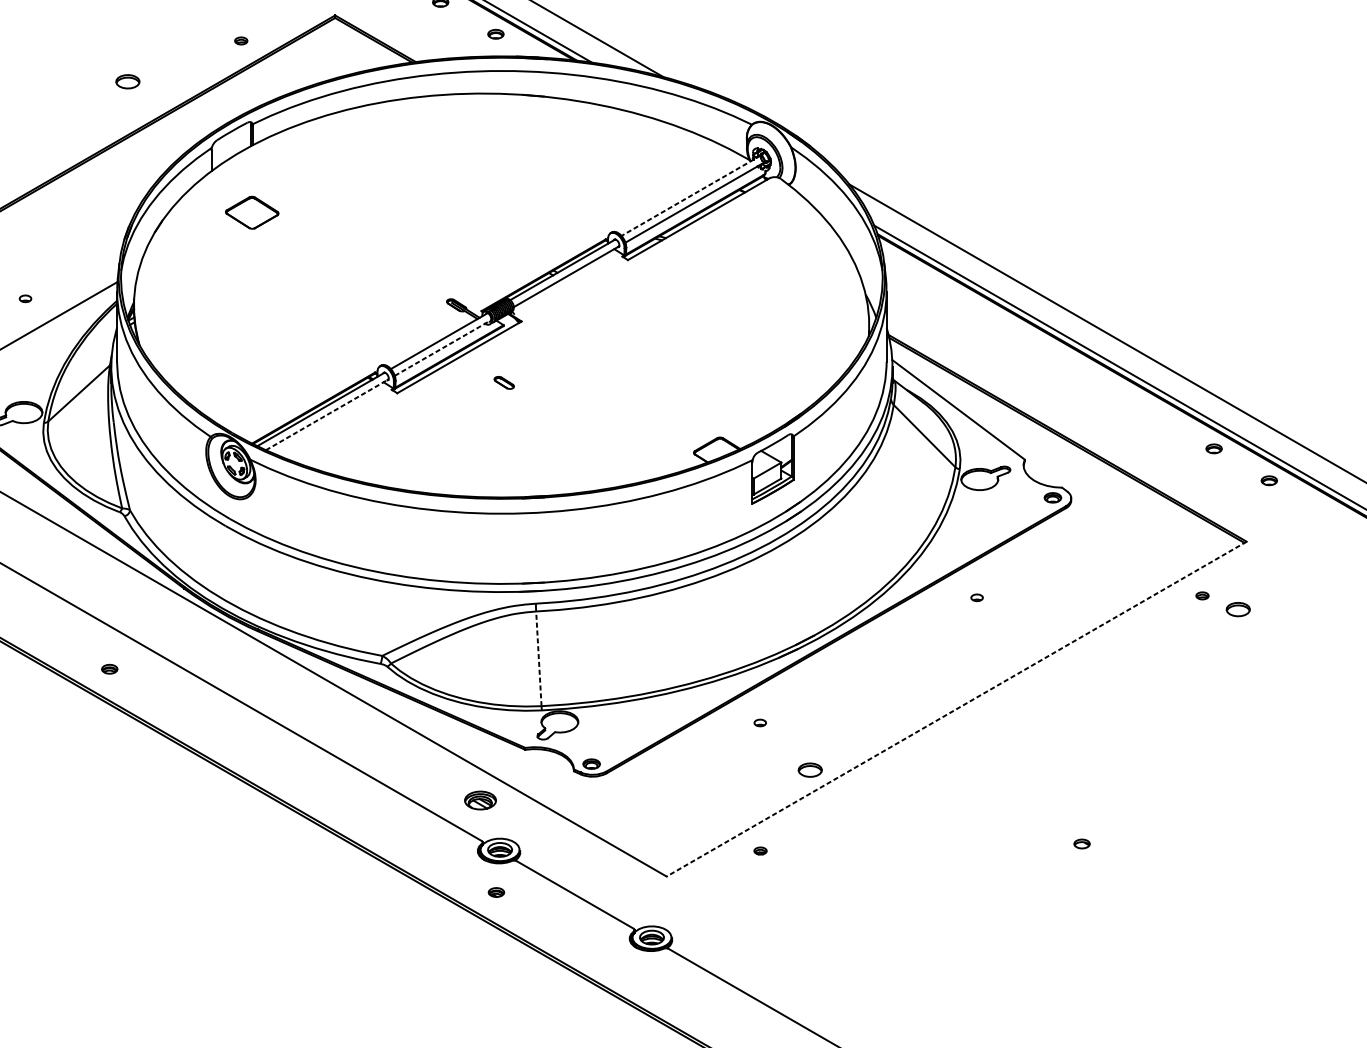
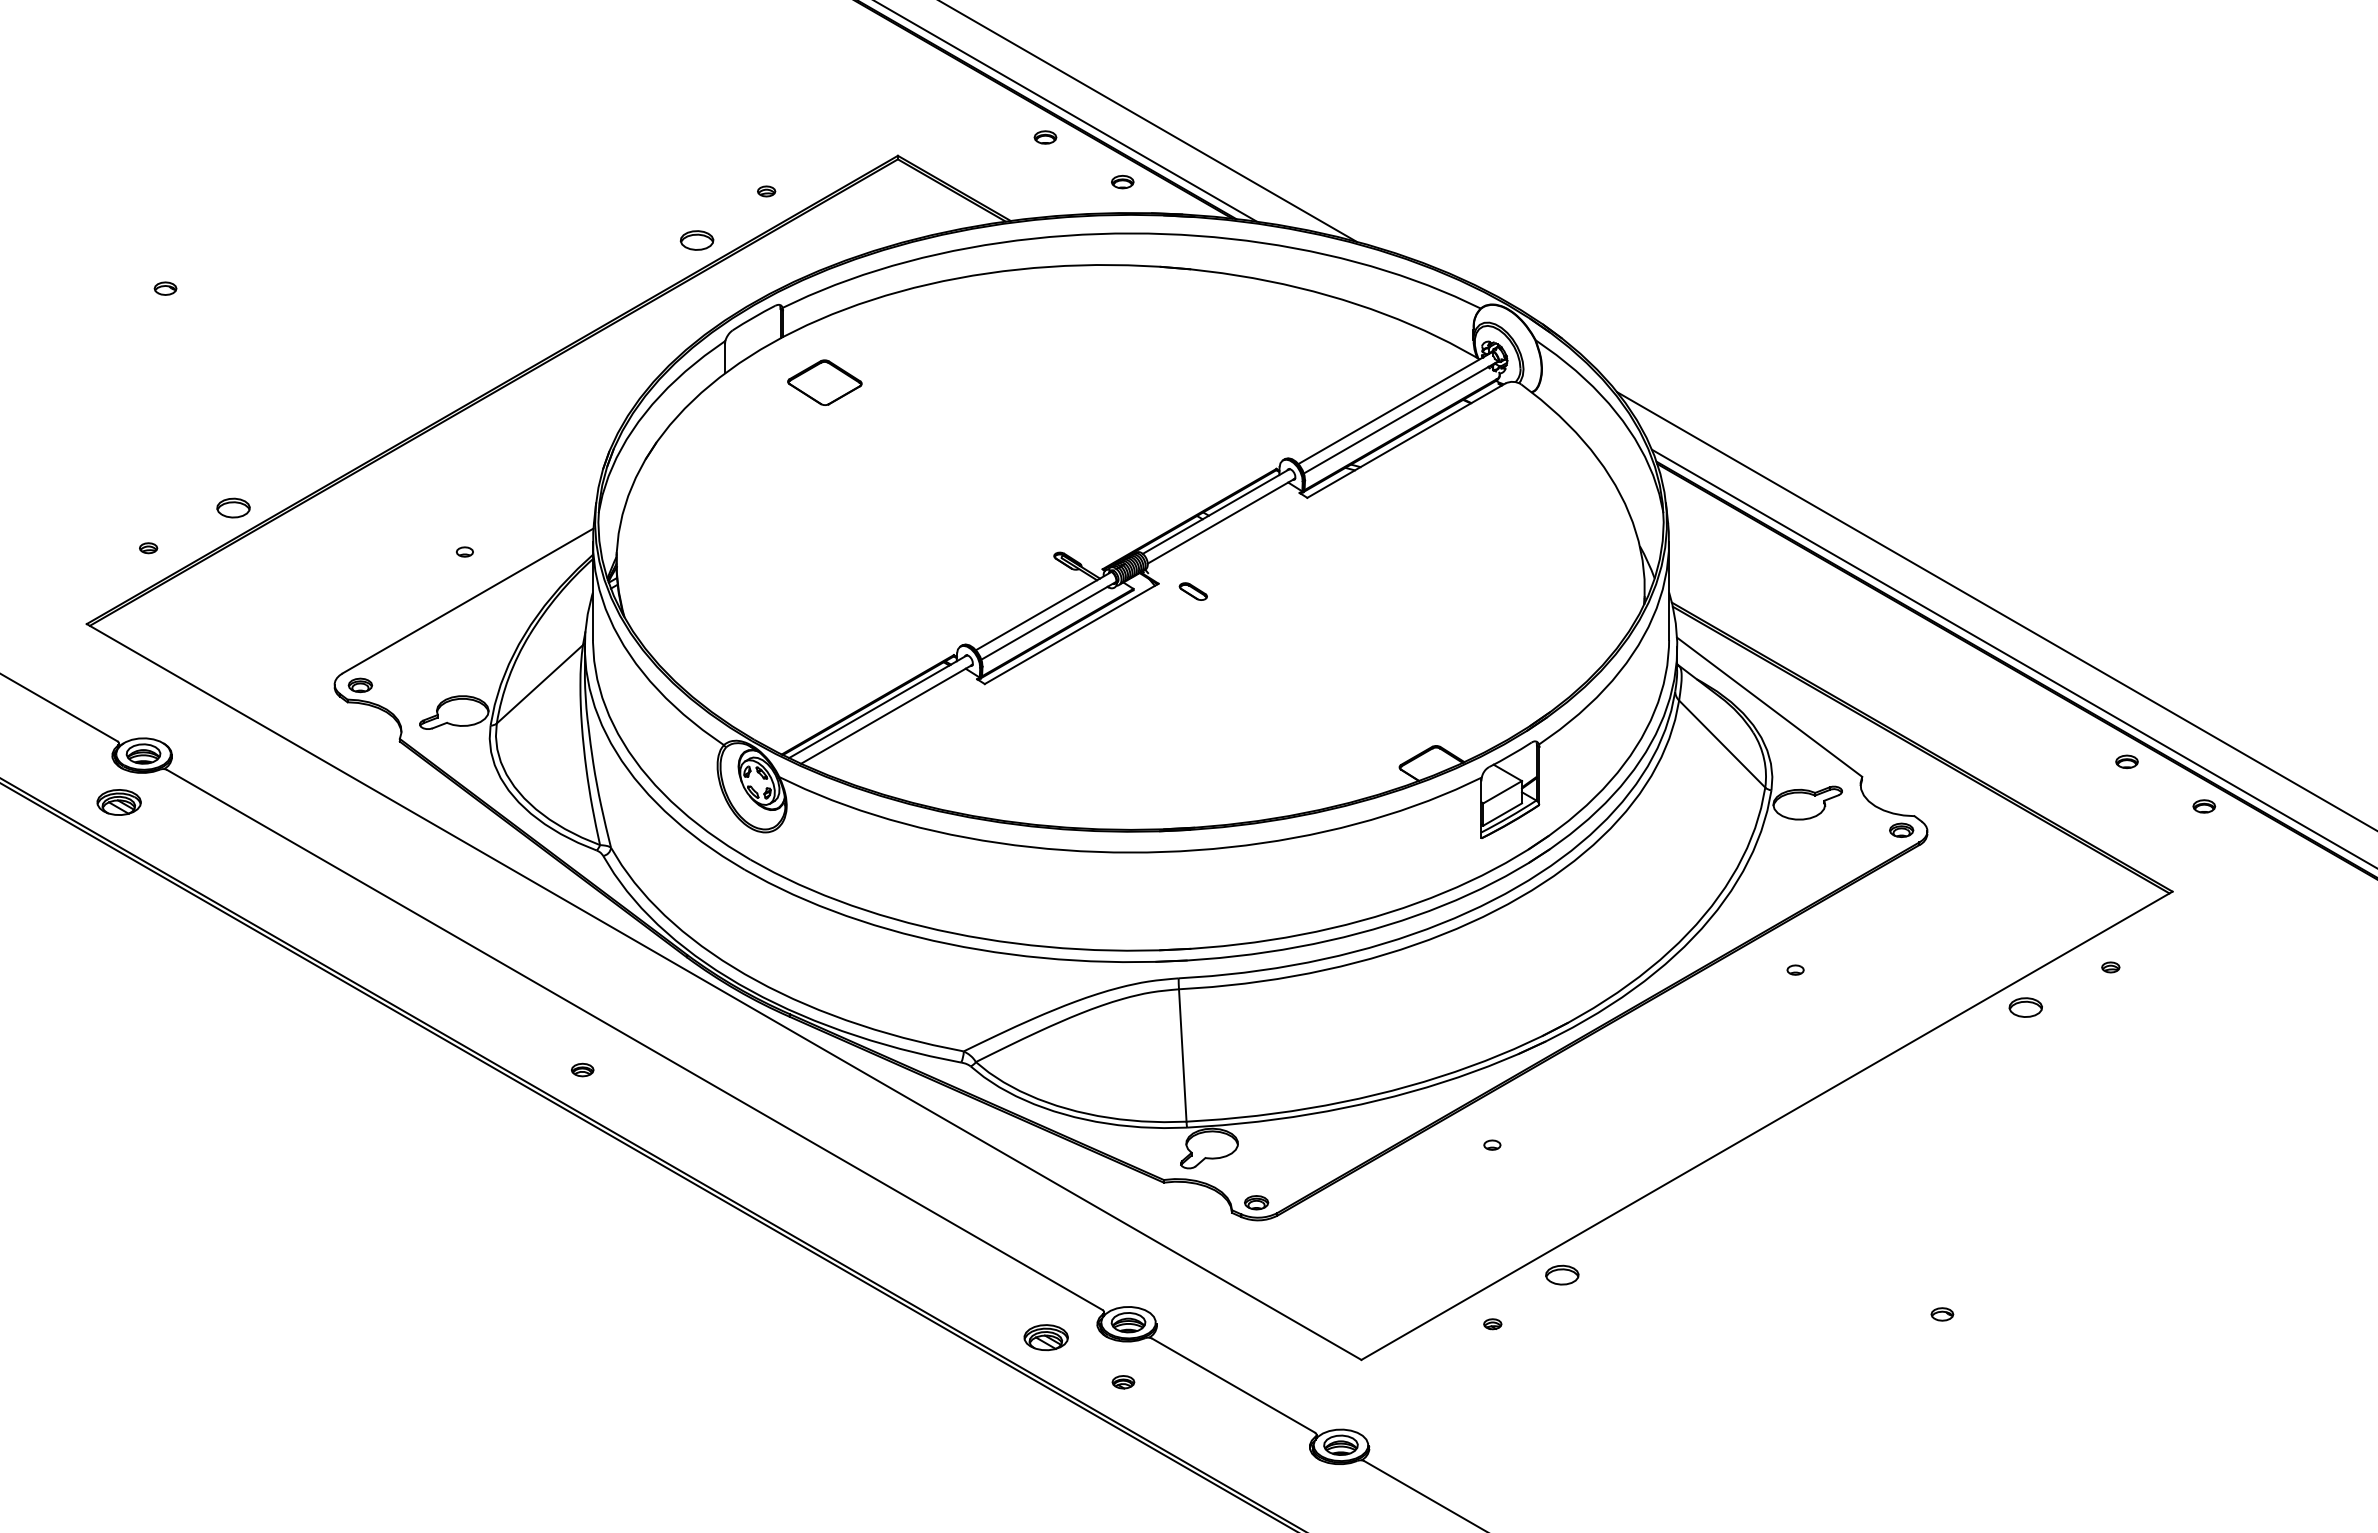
part: (127, 81) -> (696, 240), moved
line: (690, 196) -> (1395, 408), dashed -> solid
part: (251, 212) -> (824, 382), moved
line: (442, 347) -> (1048, 620), dashed -> solid
part: (503, 382) -> (1192, 591), moved
line: (327, 415) -> (887, 714), dashed -> solid
part: (1238, 609) -> (2025, 1007), moved
line: (538, 658) -> (1182, 1055), dashed -> solid
line: (956, 709) -> (1766, 1126), dashed -> solid
part: (810, 769) -> (1562, 1274), moved
part: (480, 800) -> (1045, 1337), moved

